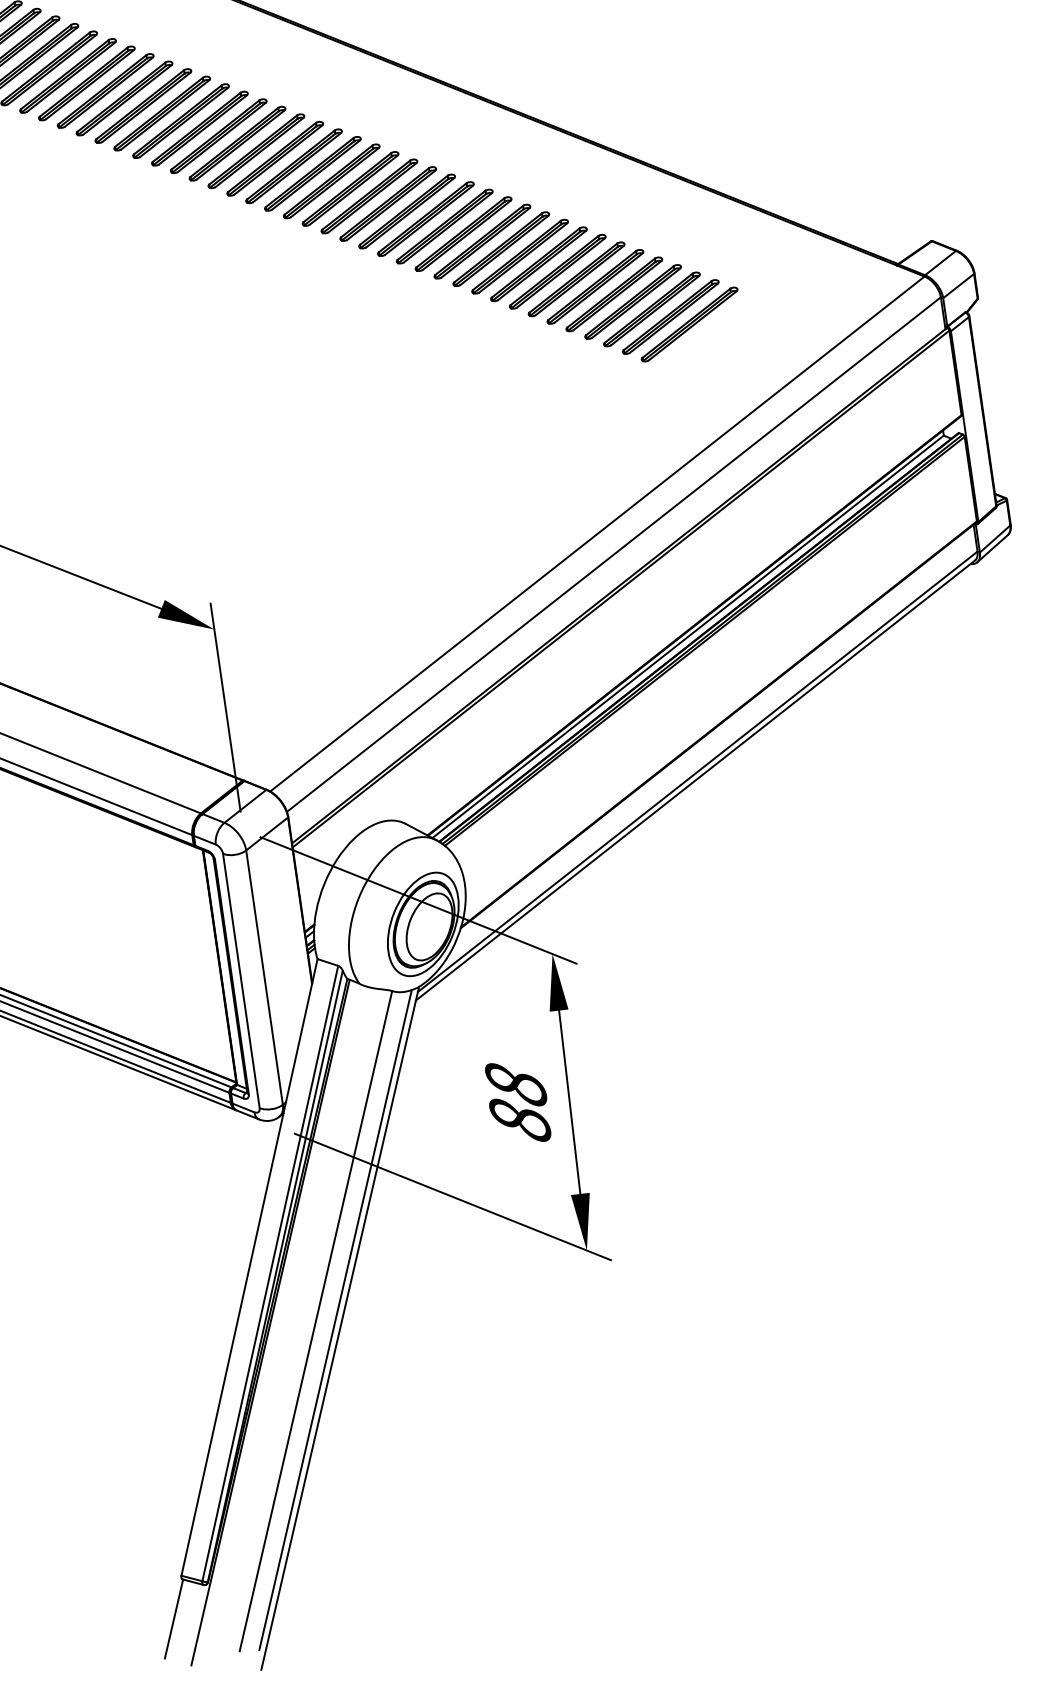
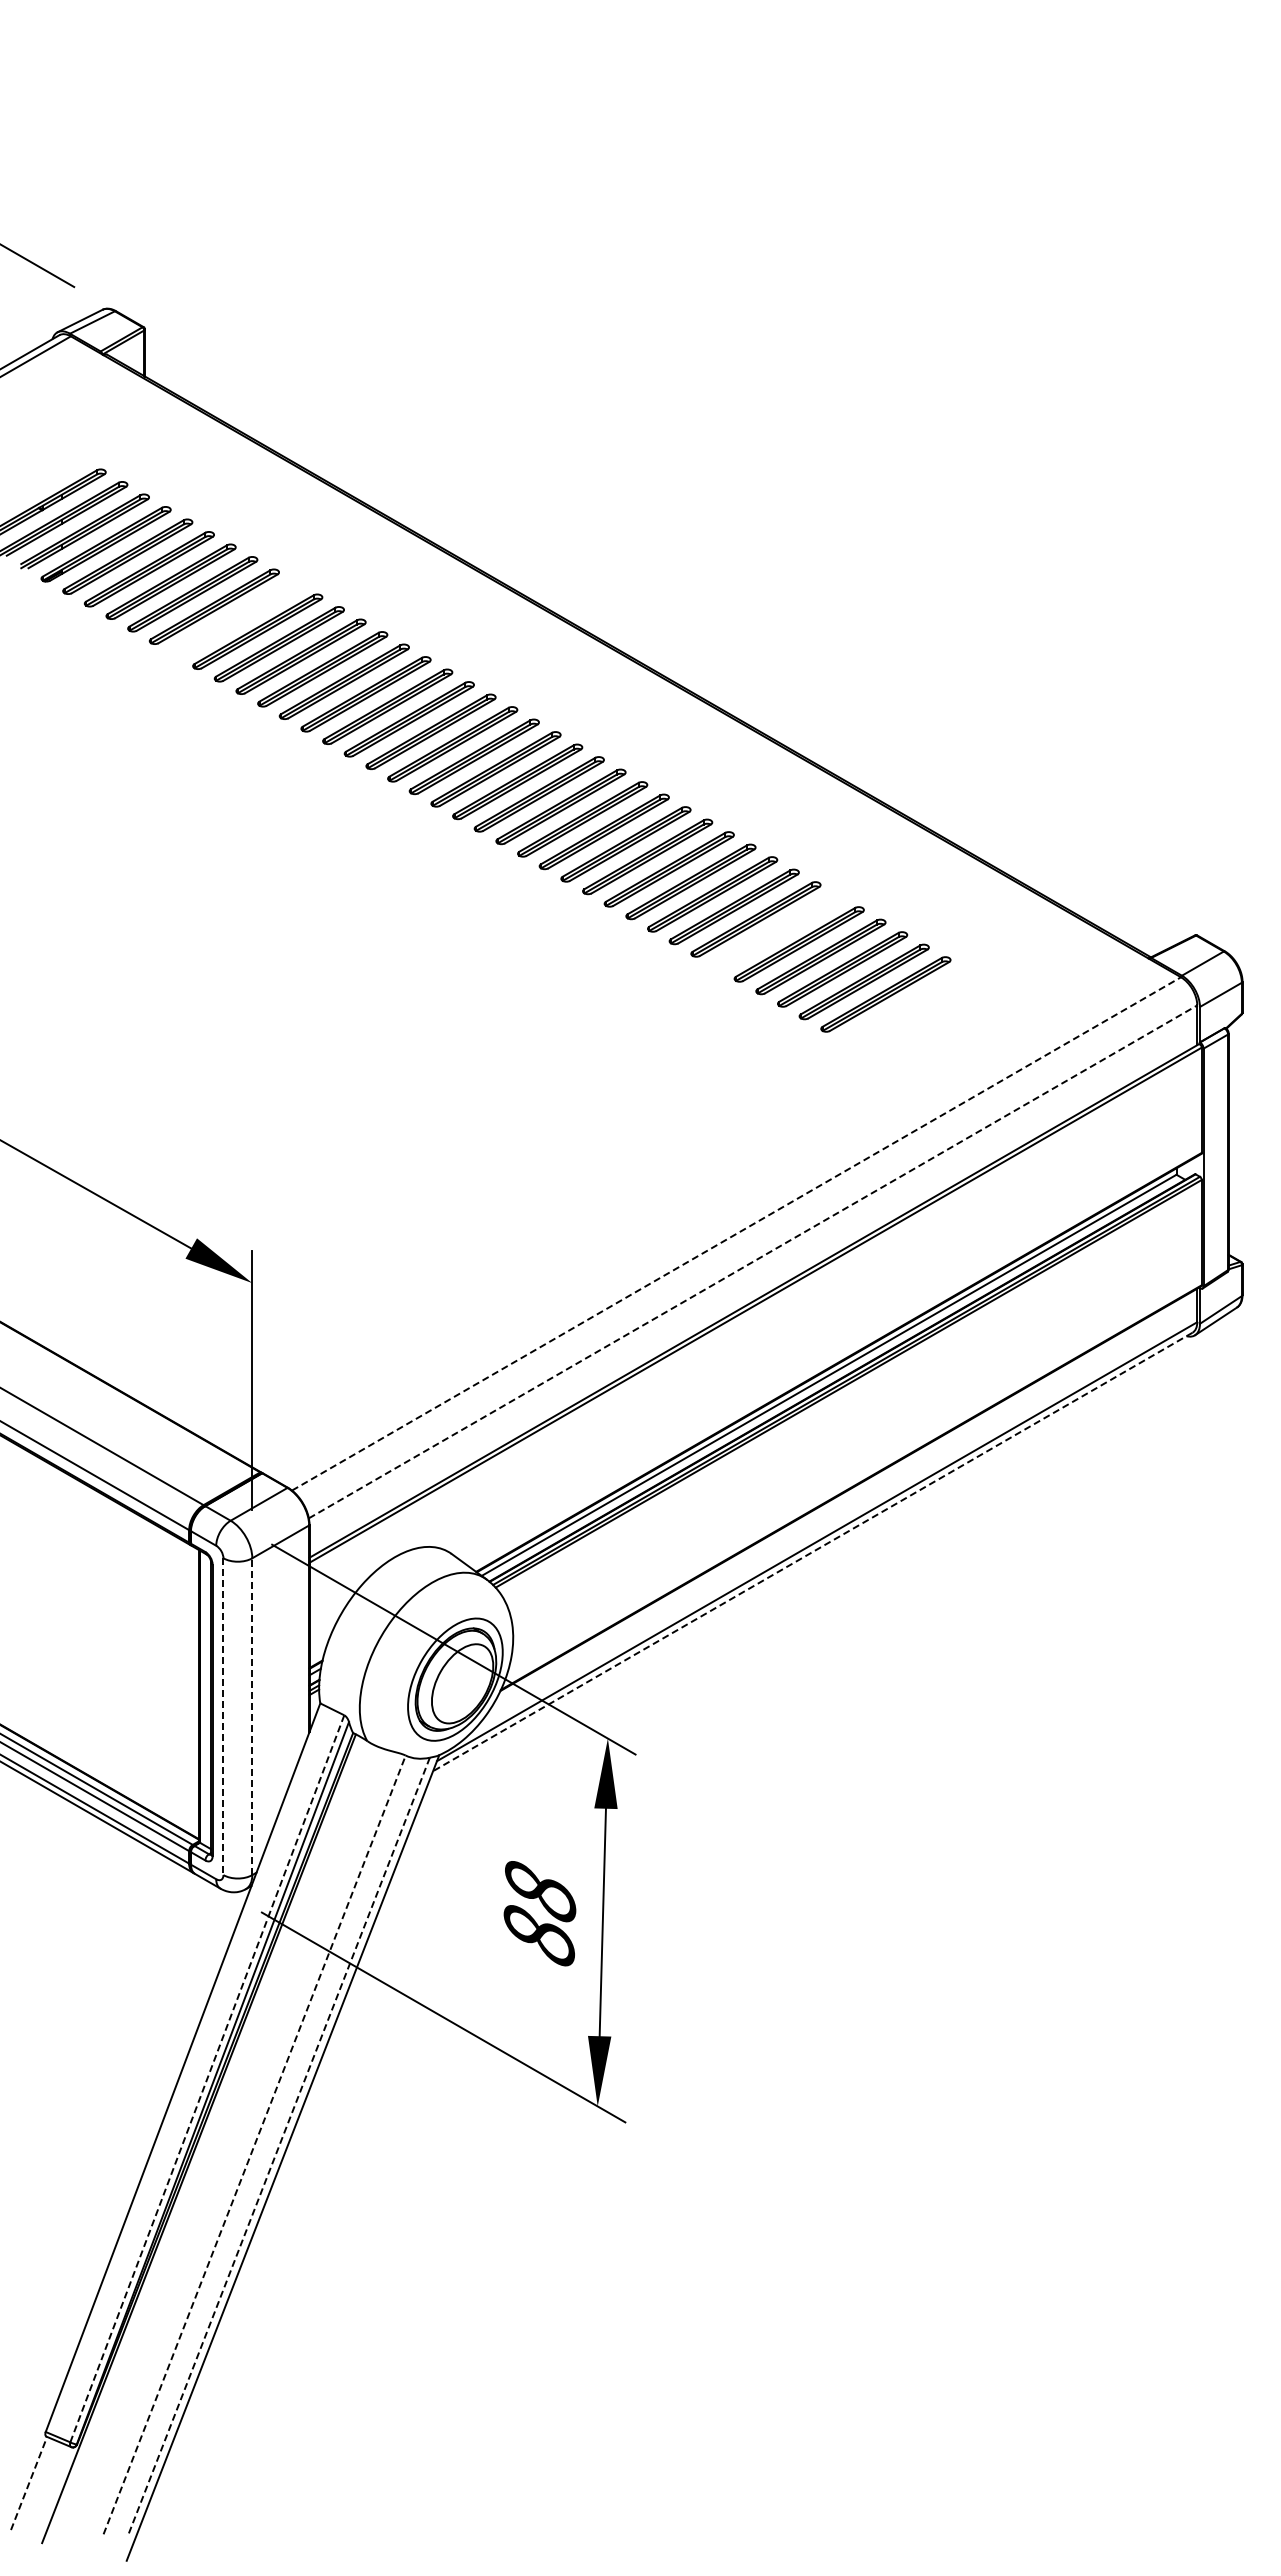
part: (124, 98) -> (235, 619), removed
part: (595, 286) -> (777, 931), removed
line: (597, 533) -> (736, 1233), solid -> dashed
line: (614, 554) -> (753, 1261), solid -> dashed
line: (695, 781) -> (812, 1552), solid -> dashed
line: (264, 977) -> (252, 1716), solid -> dashed
line: (241, 981) -> (223, 1717), solid -> dashed
line: (270, 1274) -> (207, 2079), solid -> dashed
line: (315, 1320) -> (254, 2144), solid -> dashed
line: (335, 1320) -> (278, 2147), solid -> dashed
line: (174, 1619) -> (29, 2483), solid -> dashed

